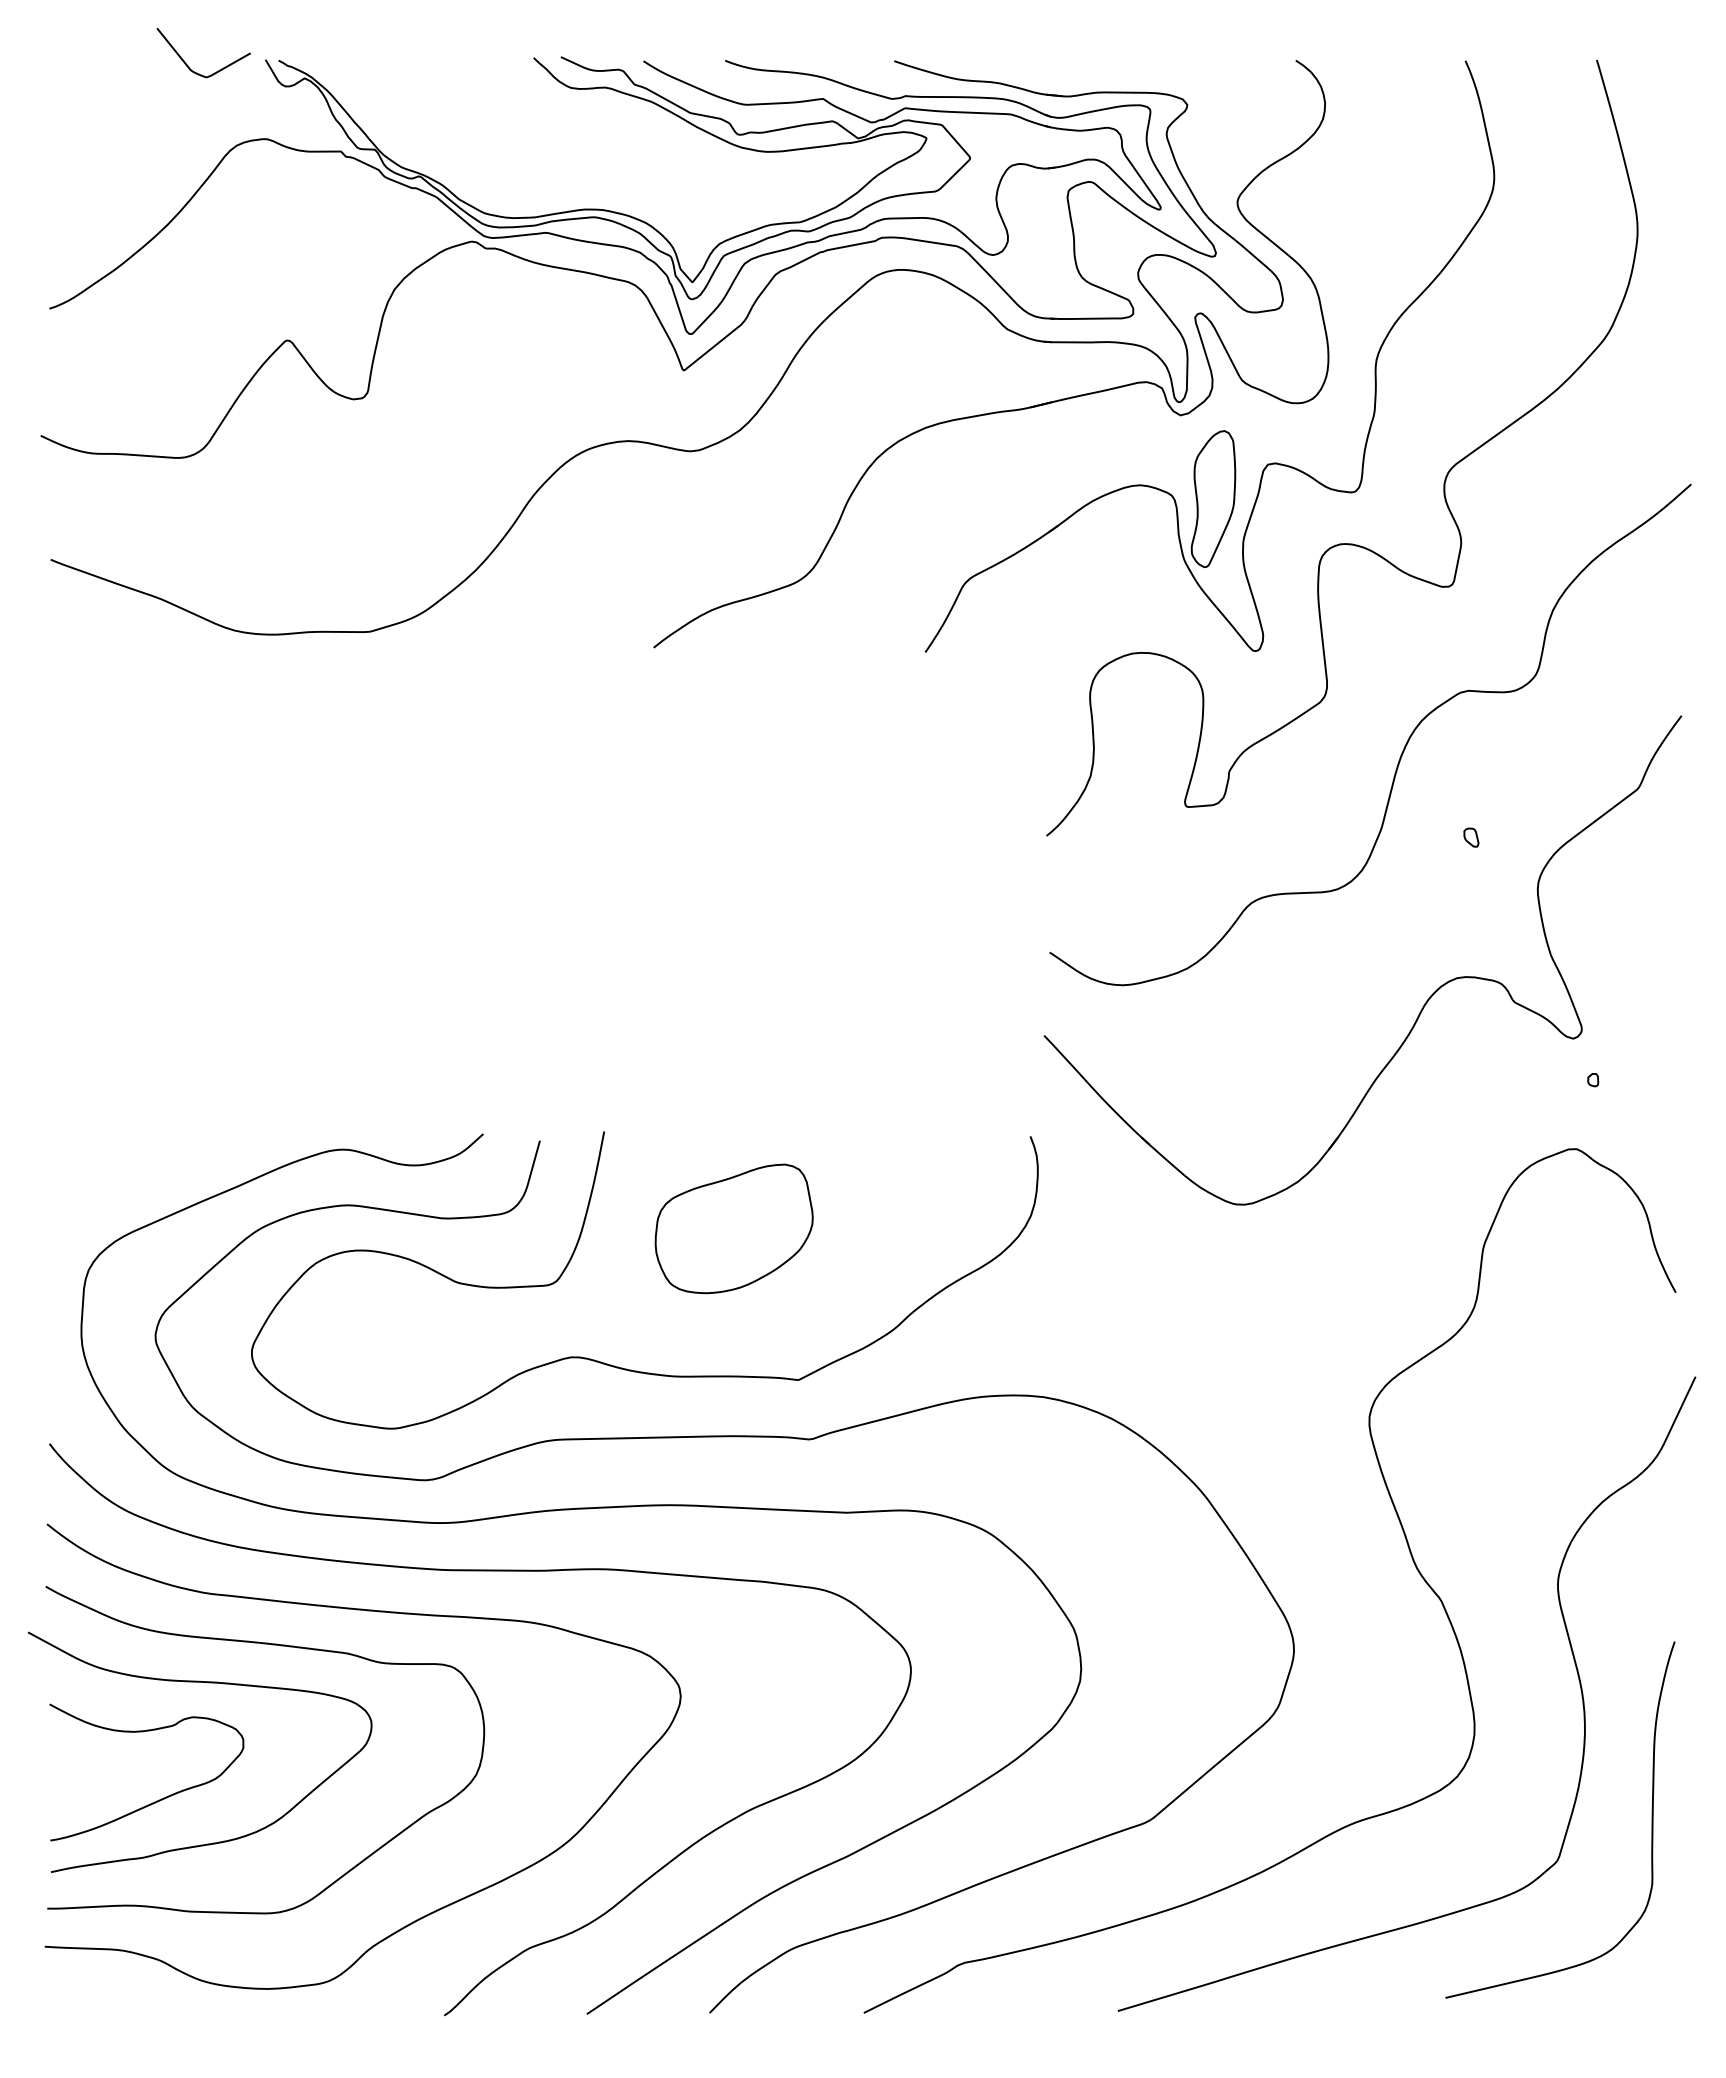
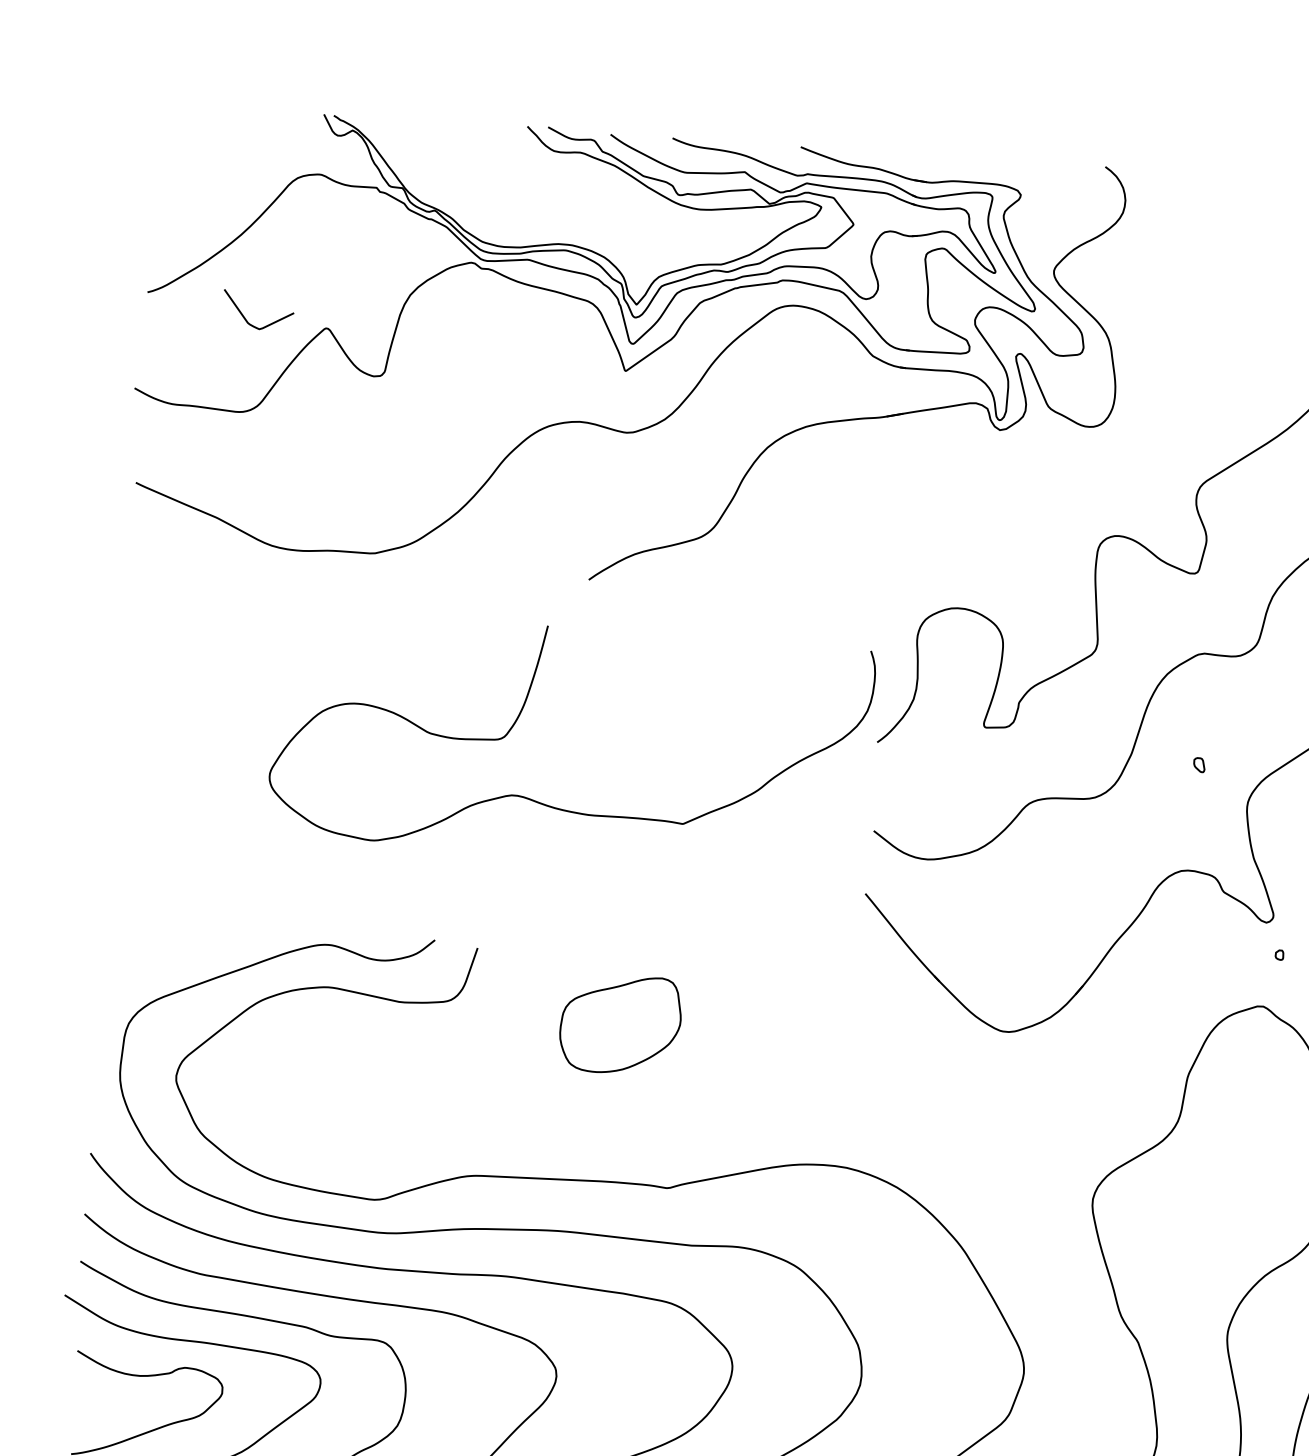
curve: (188, 65) -> (246, 319), moved
part: (1220, 430) -> (1029, 443), removed
curve: (575, 1251) -> (520, 715), moved

